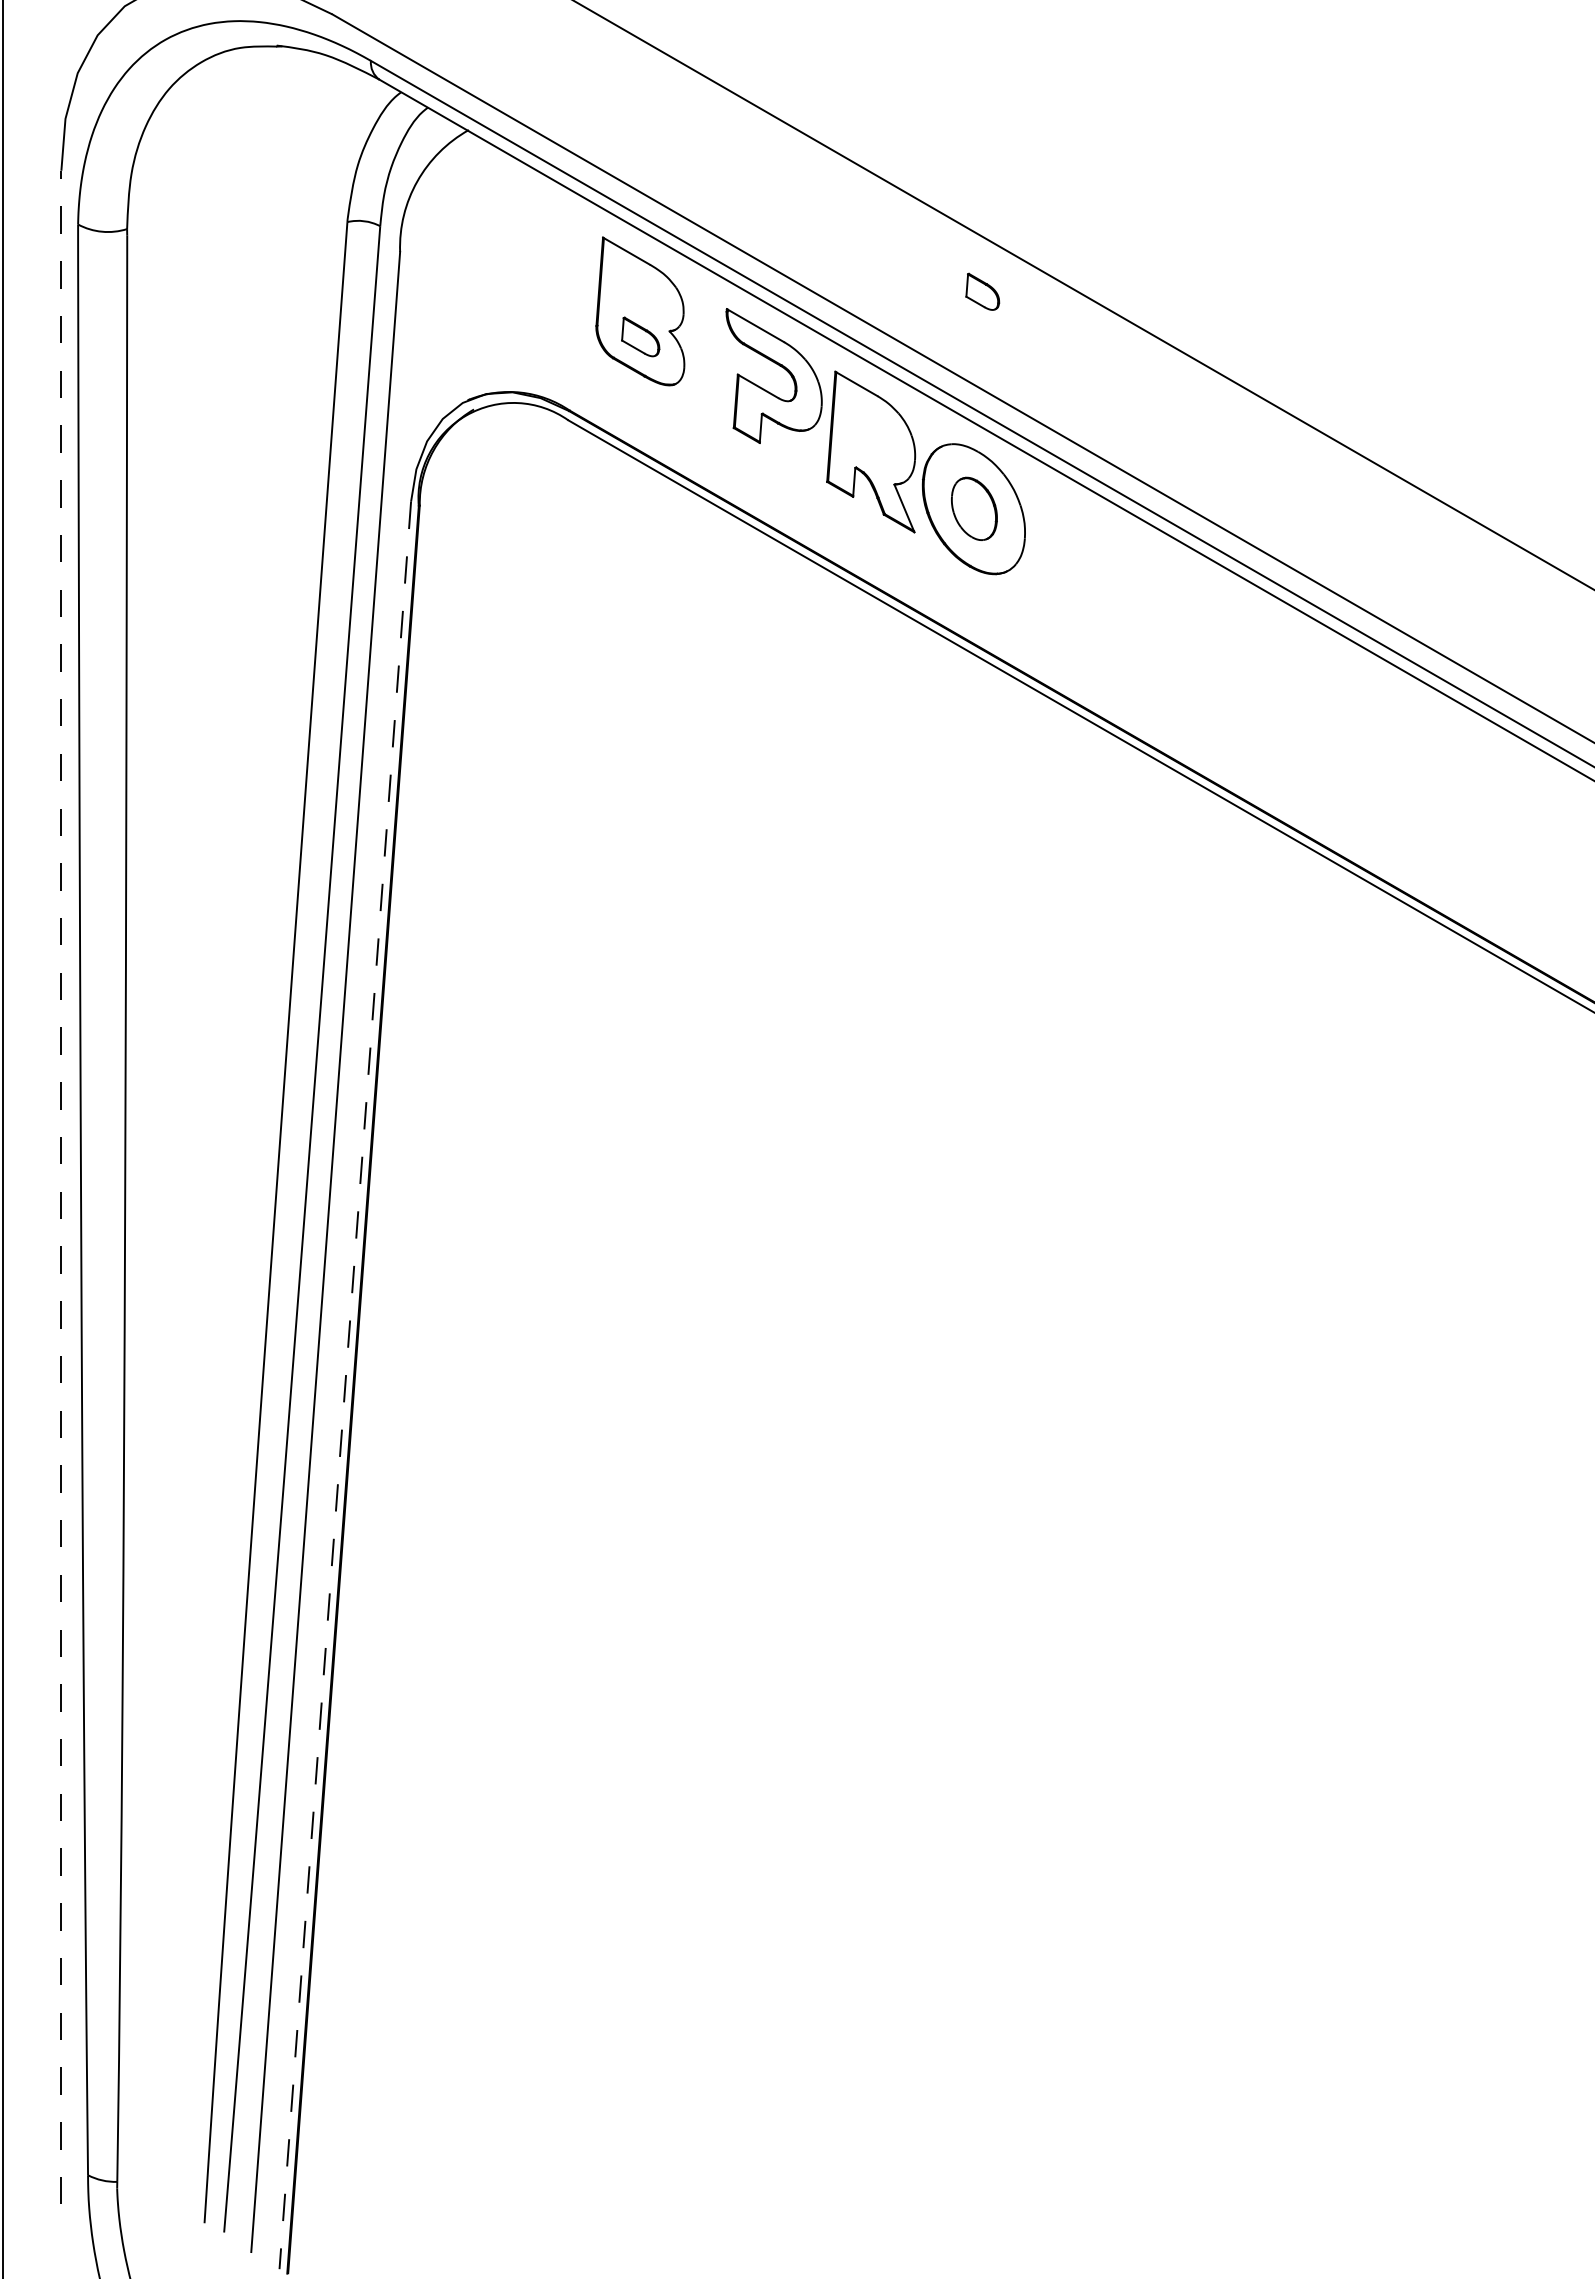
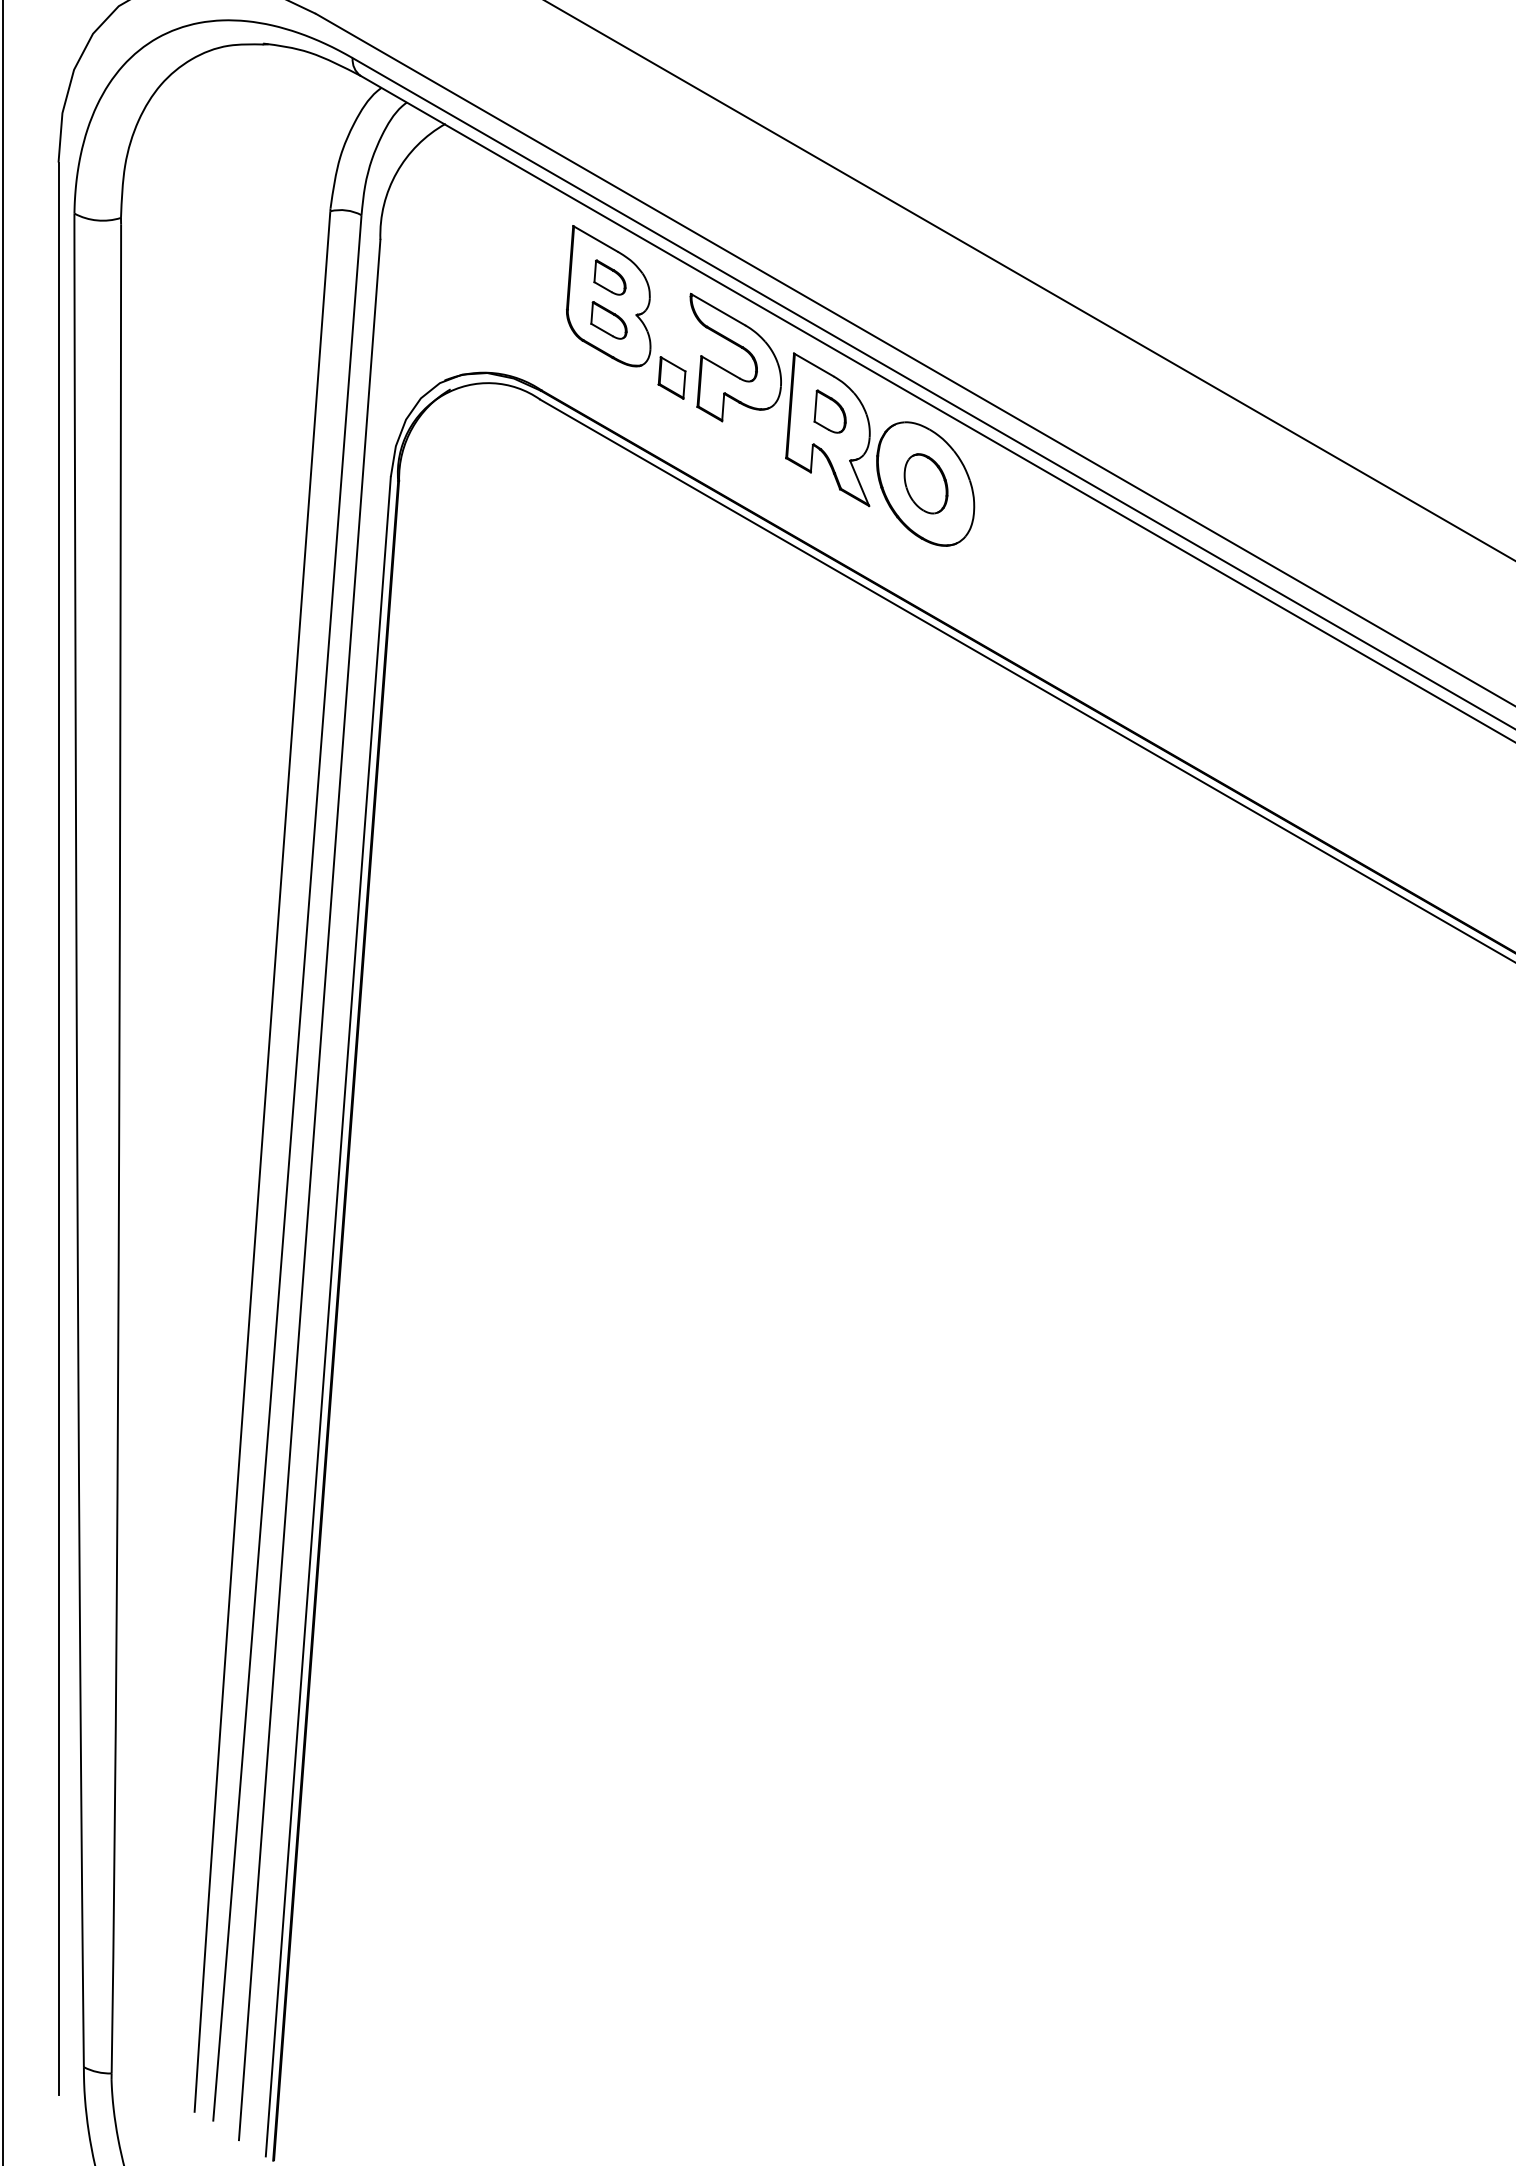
part: (982, 291) -> (609, 277), moved
part: (706, 397) -> (671, 377), added
part: (873, 432) -> (830, 411), added
line: (61, 1187) -> (58, 1128), dashed -> solid
line: (345, 1385) -> (328, 1316), dashed -> solid

